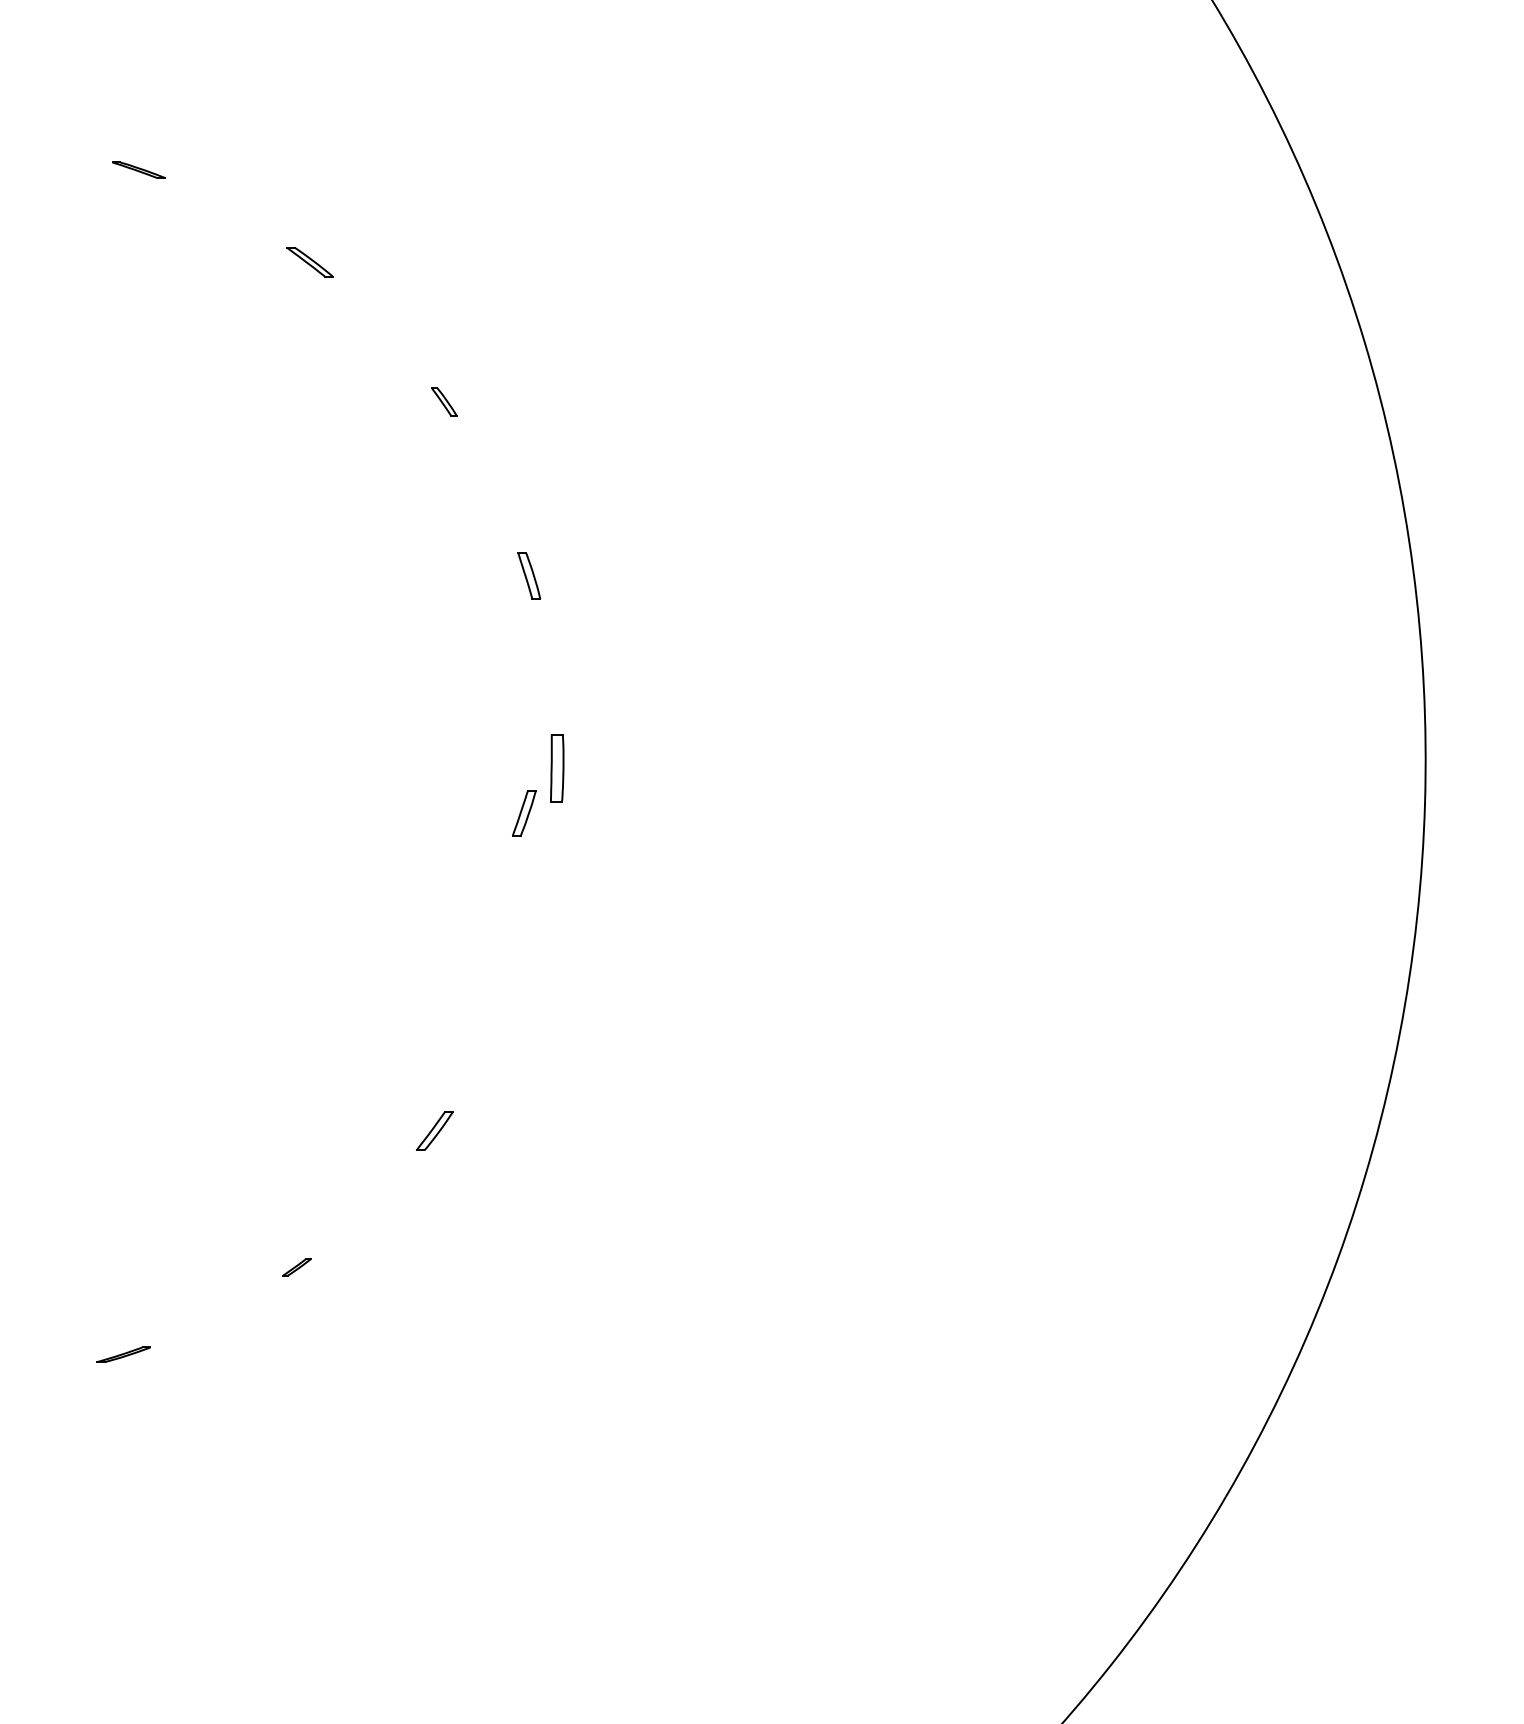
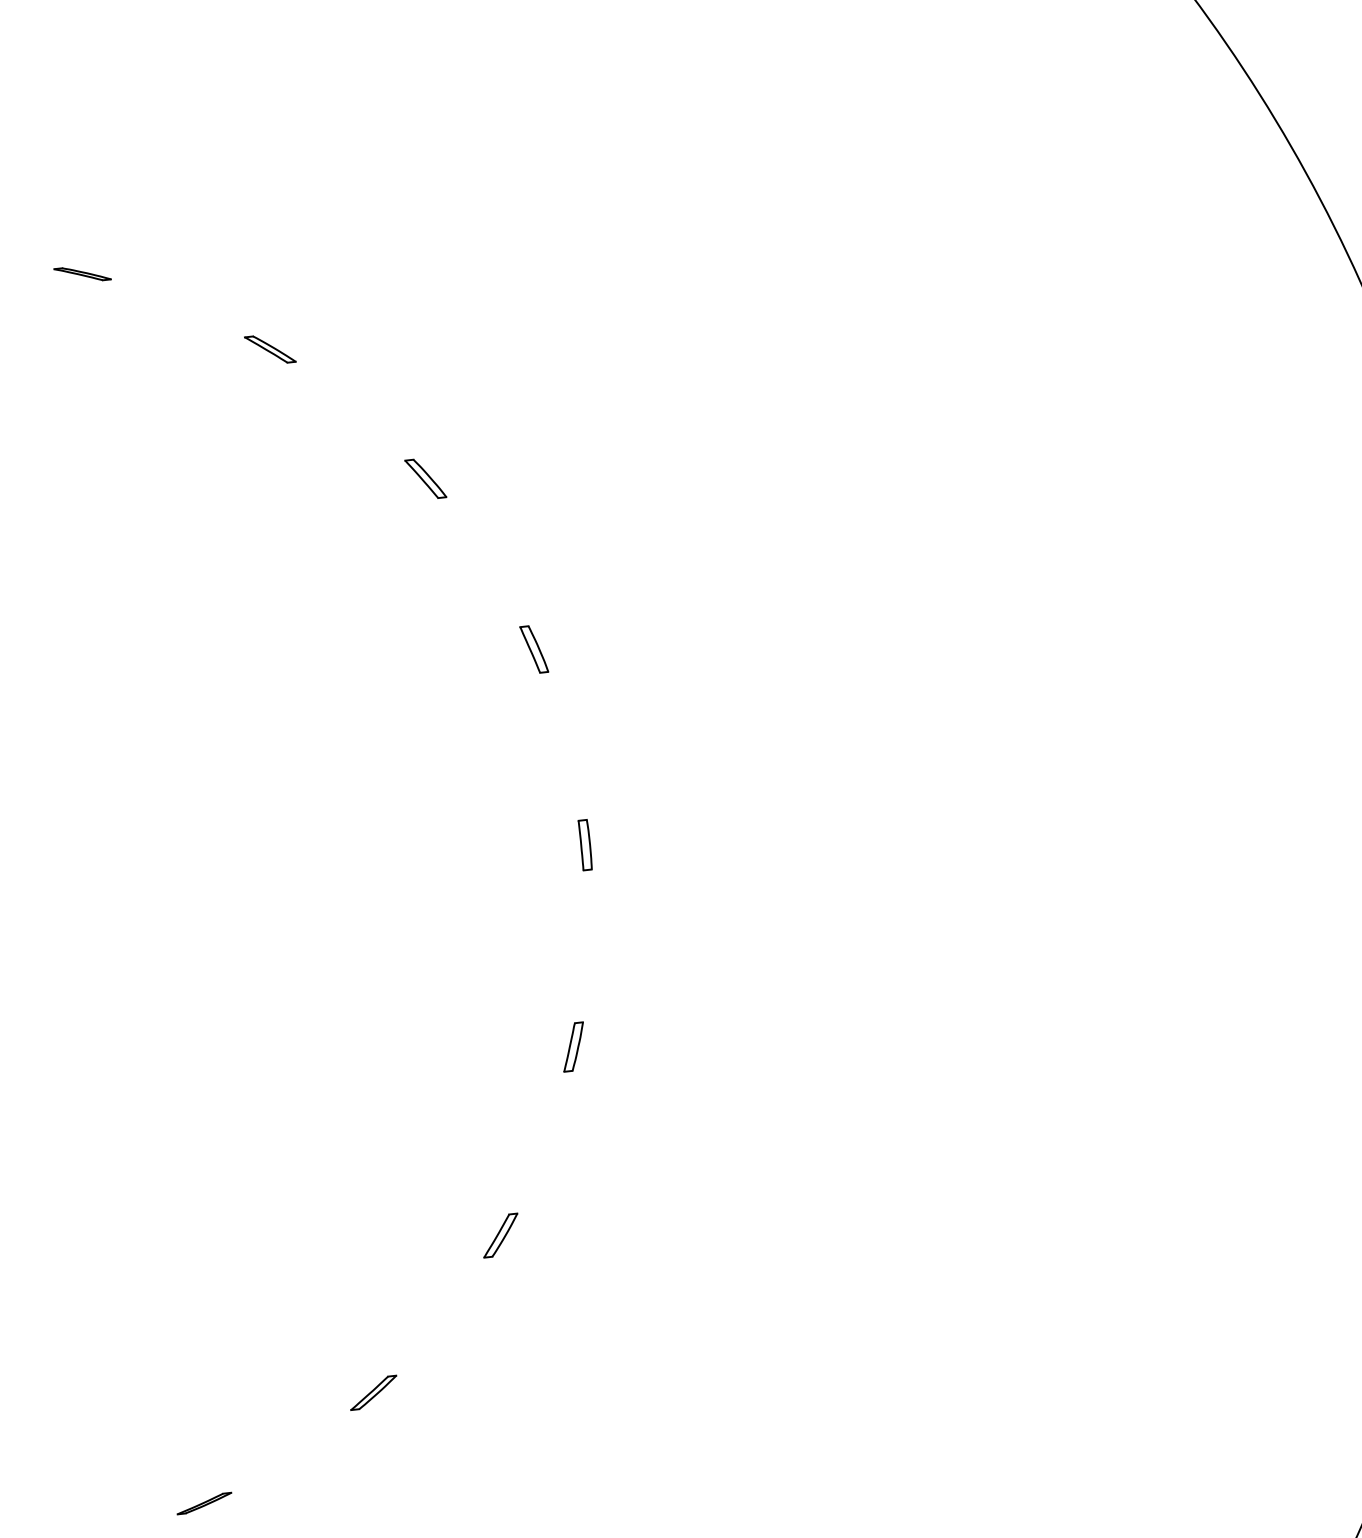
part: (444, 401) -> (426, 478), size x1.43
part: (556, 767) -> (584, 844), size x0.71
part: (524, 813) -> (573, 1047), moved
part: (296, 1267) -> (373, 1392), size x1.67

